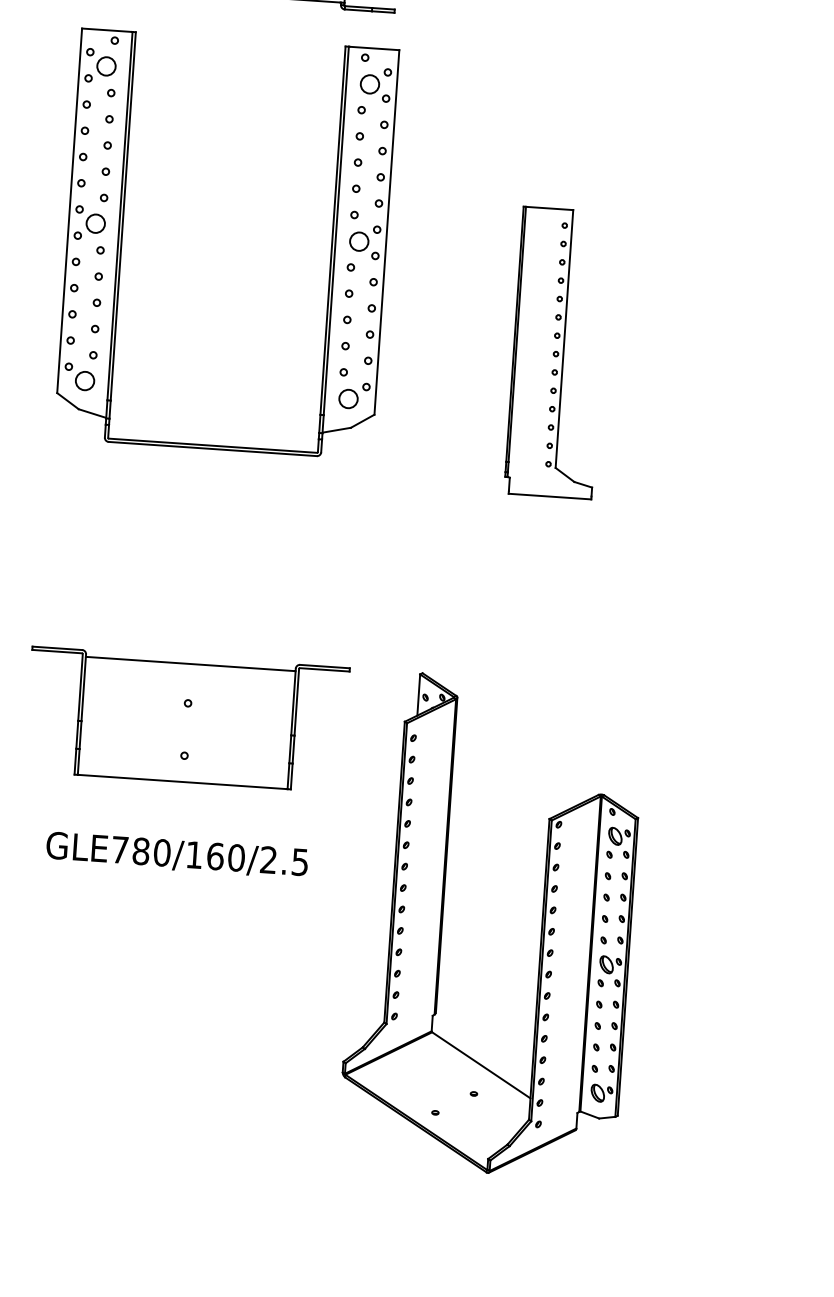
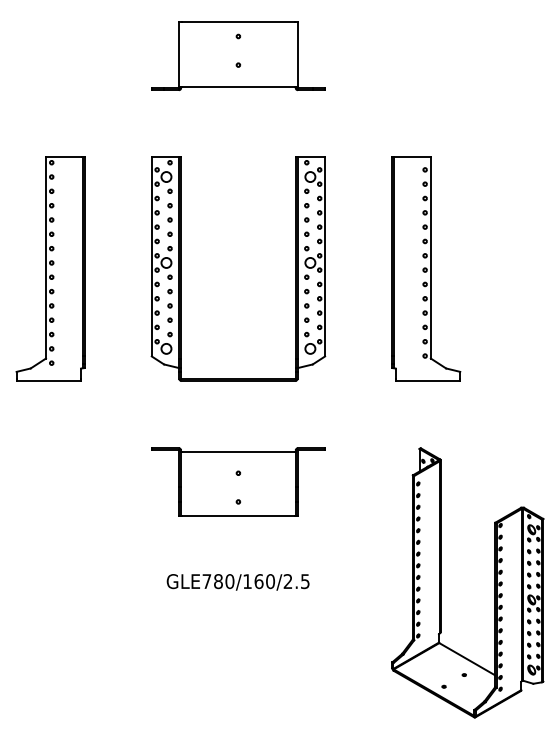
part: (122, 235) -> (181, 268), moved
part: (557, 351) -> (426, 268), size x1.43
text: (175, 855) -> (237, 582), moved
part: (443, 921) -> (441, 582), moved

